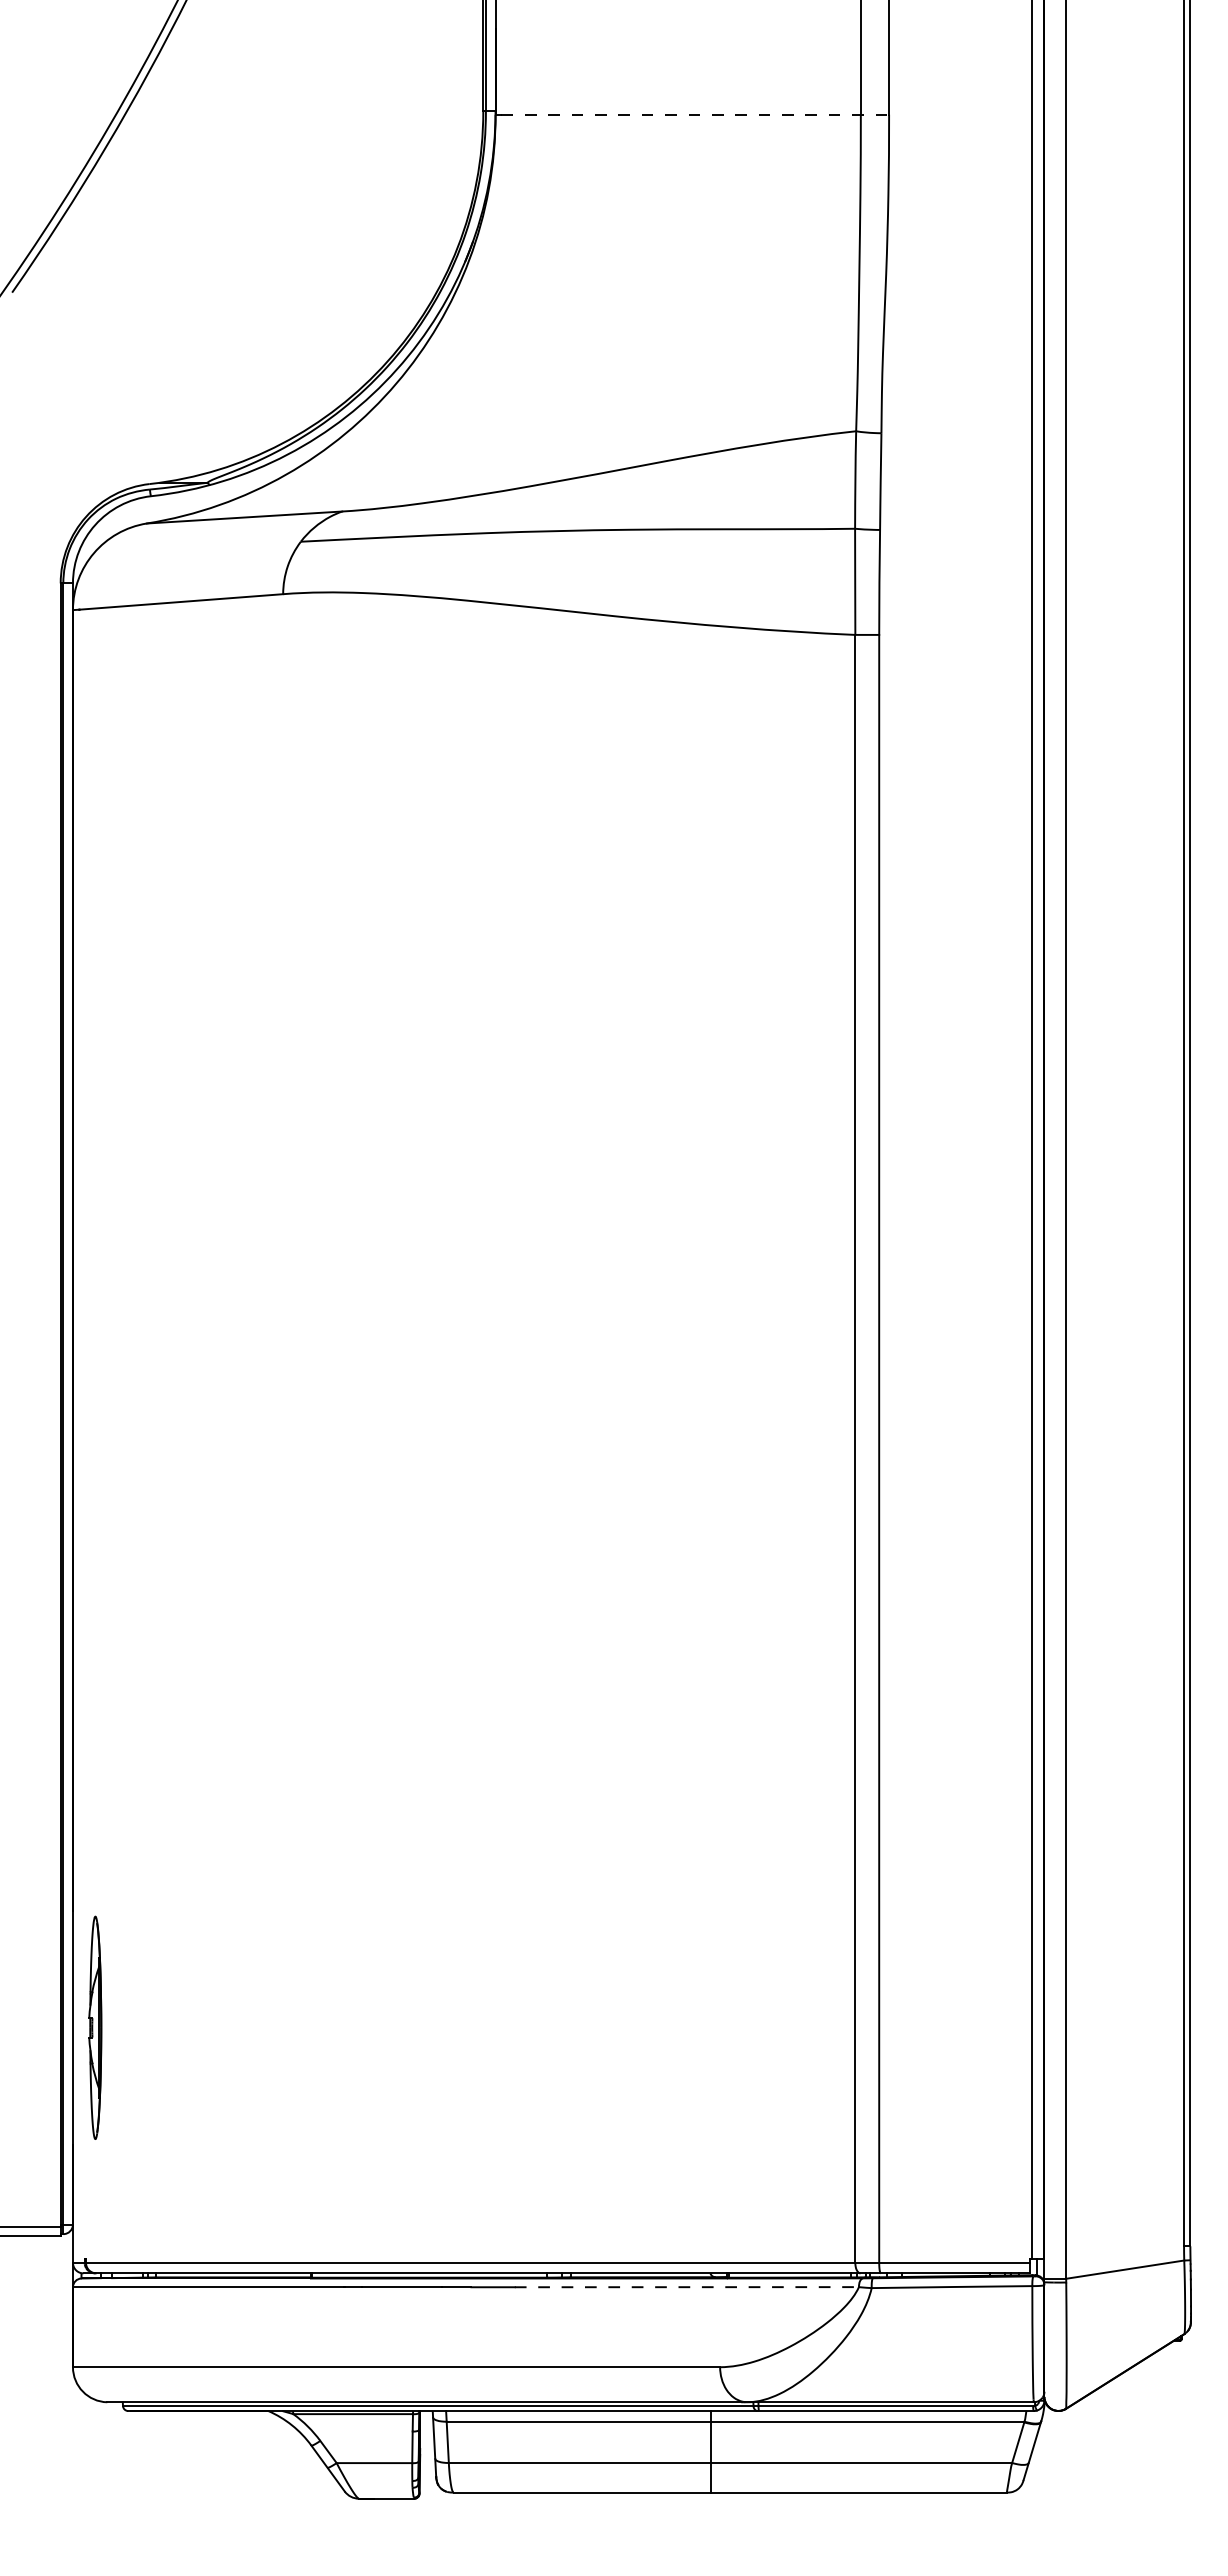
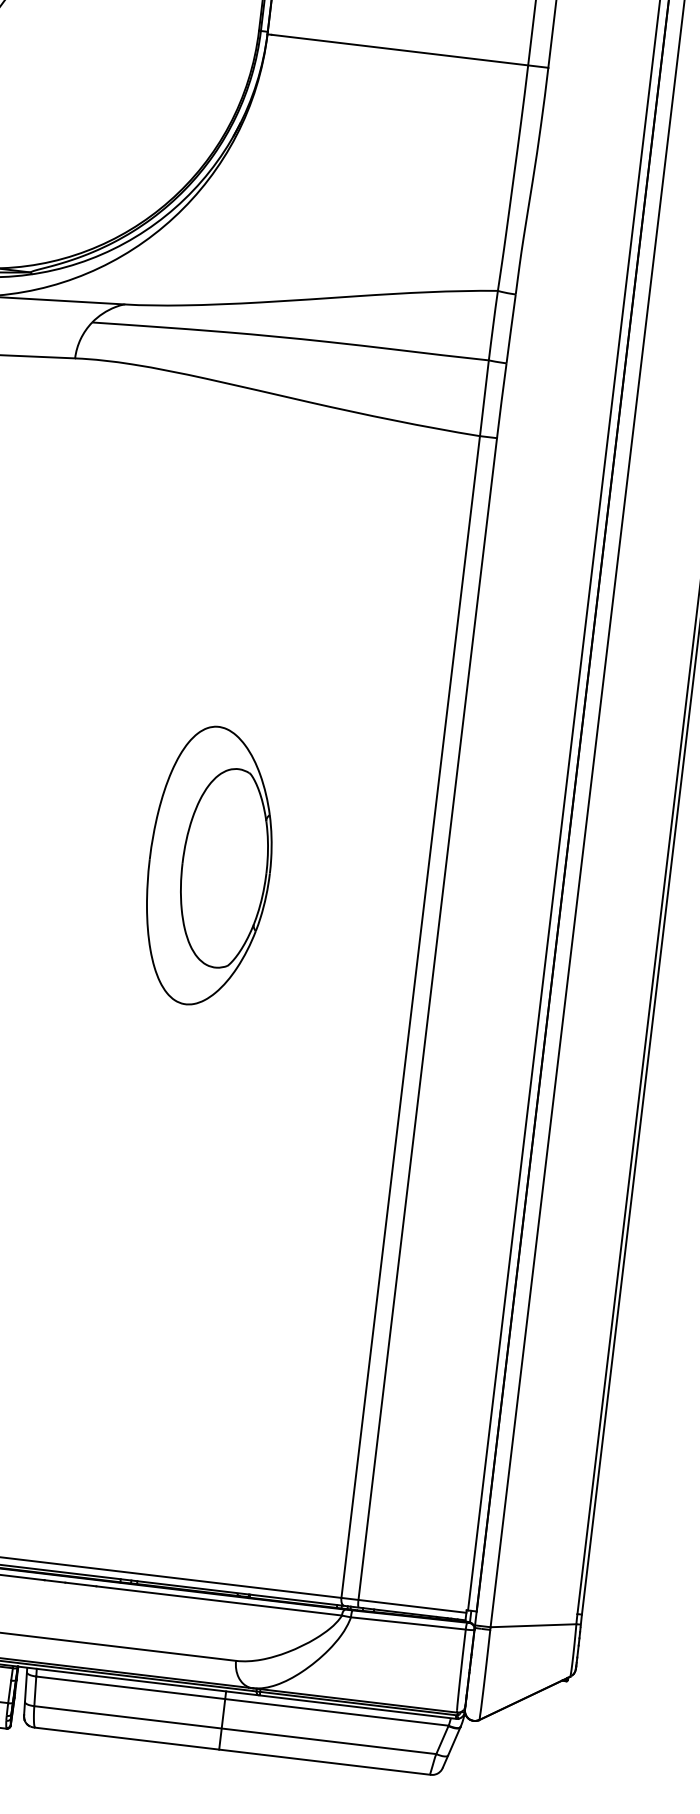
line: (695, 114) -> (410, 51), dashed -> solid
part: (552, 1273) -> (209, 866), added
line: (687, 2287) -> (219, 1601), dashed -> solid

